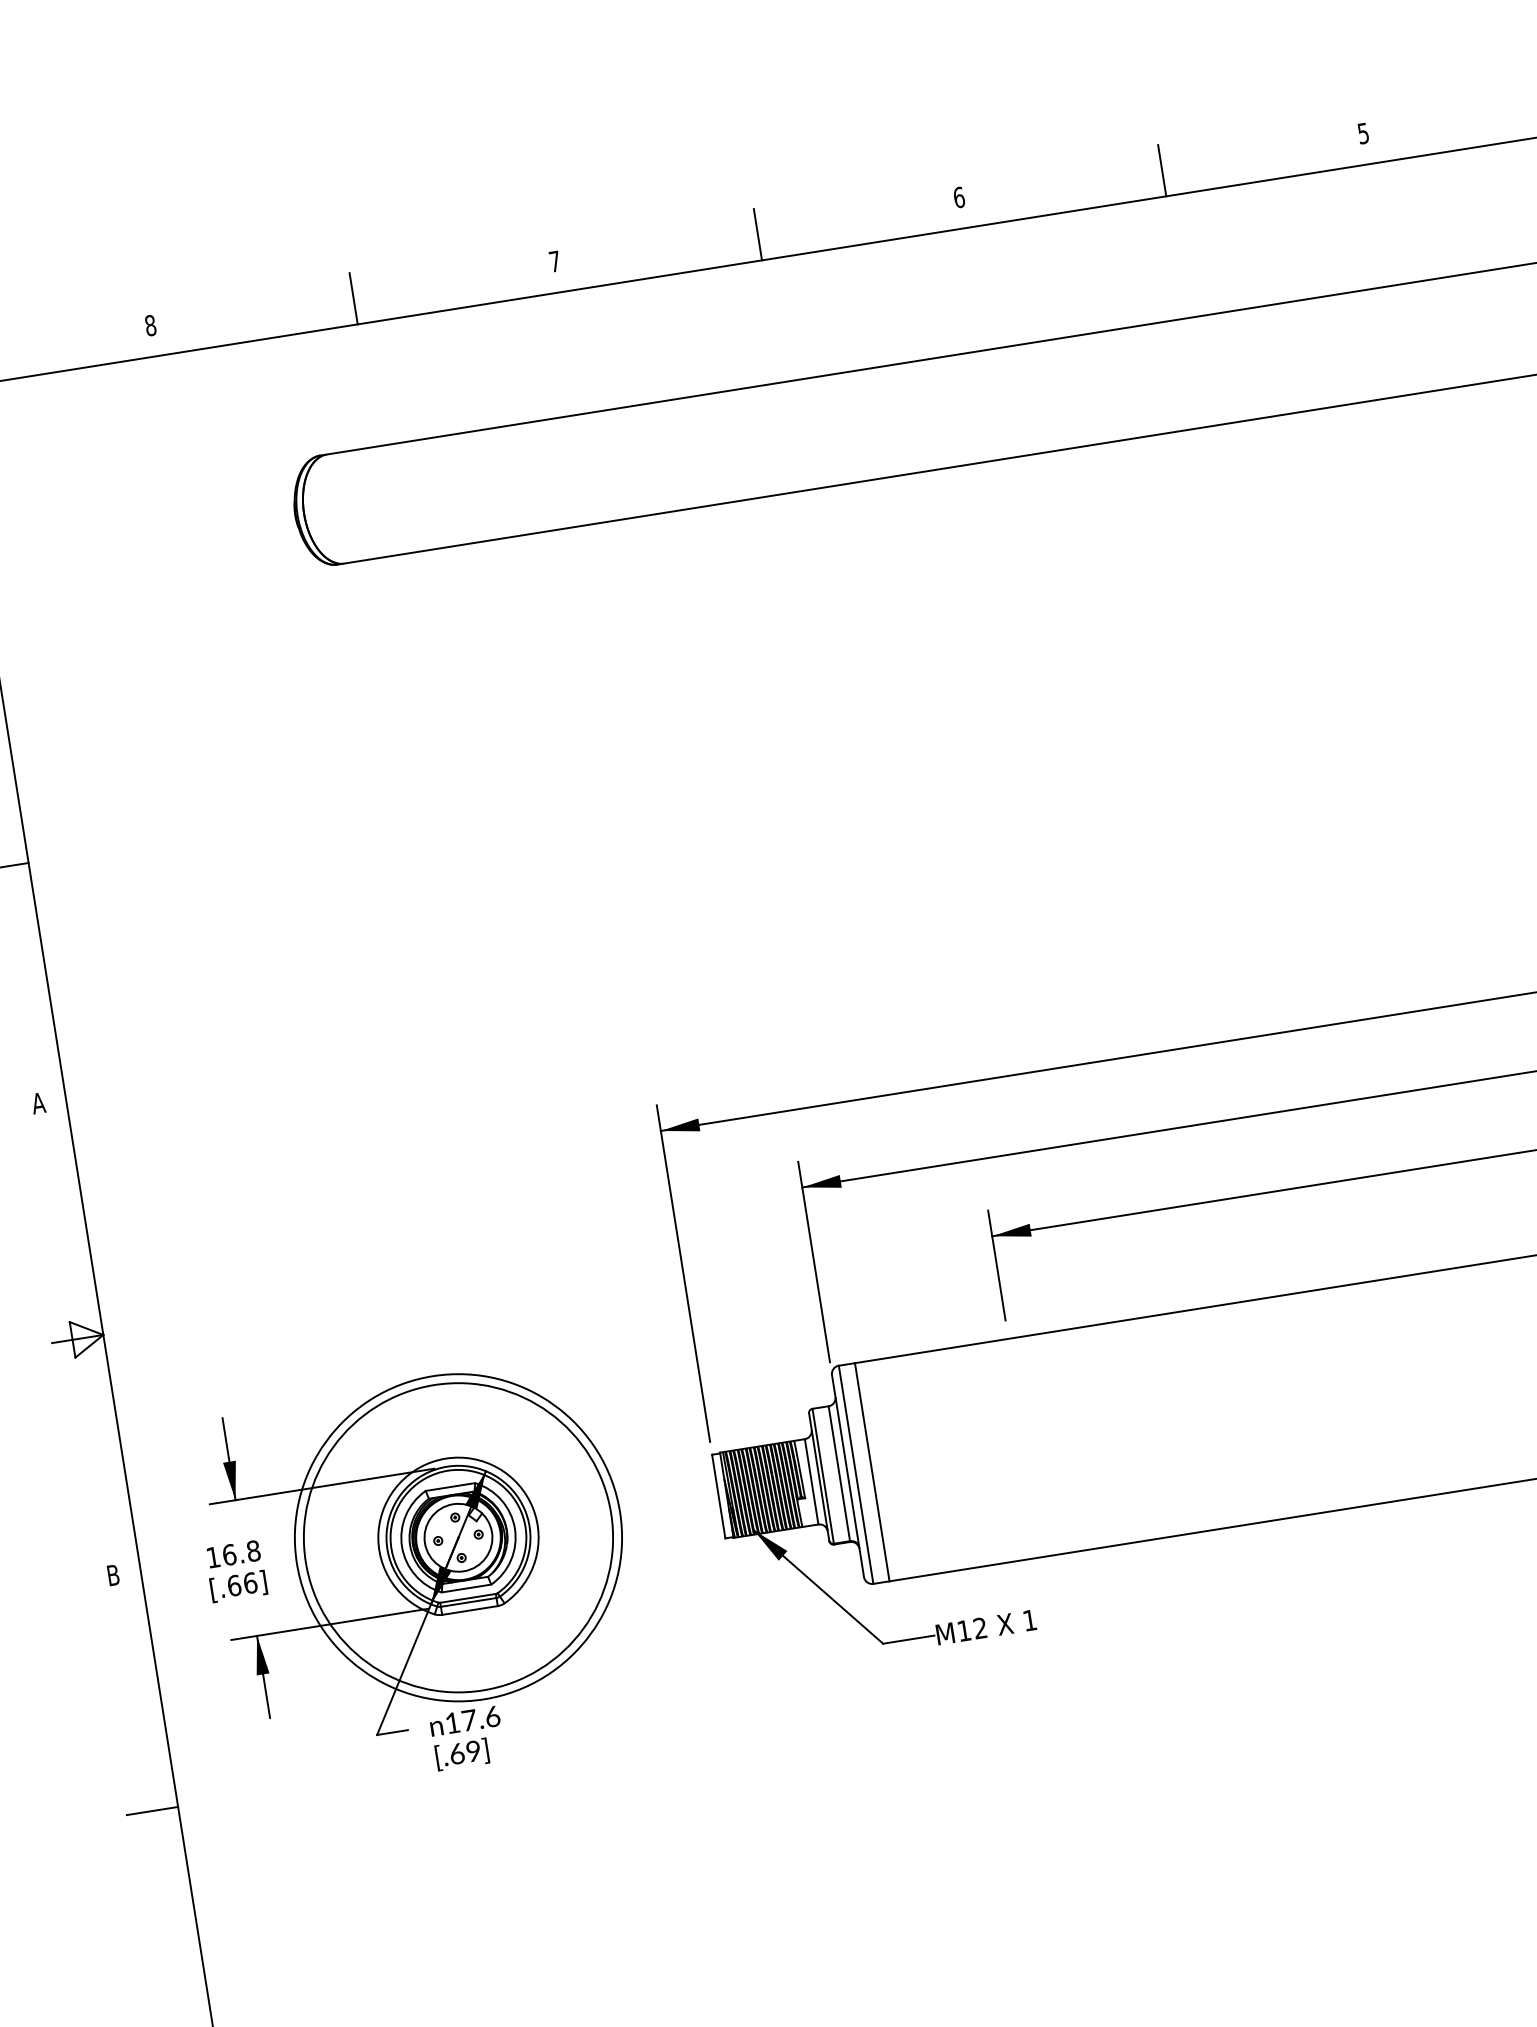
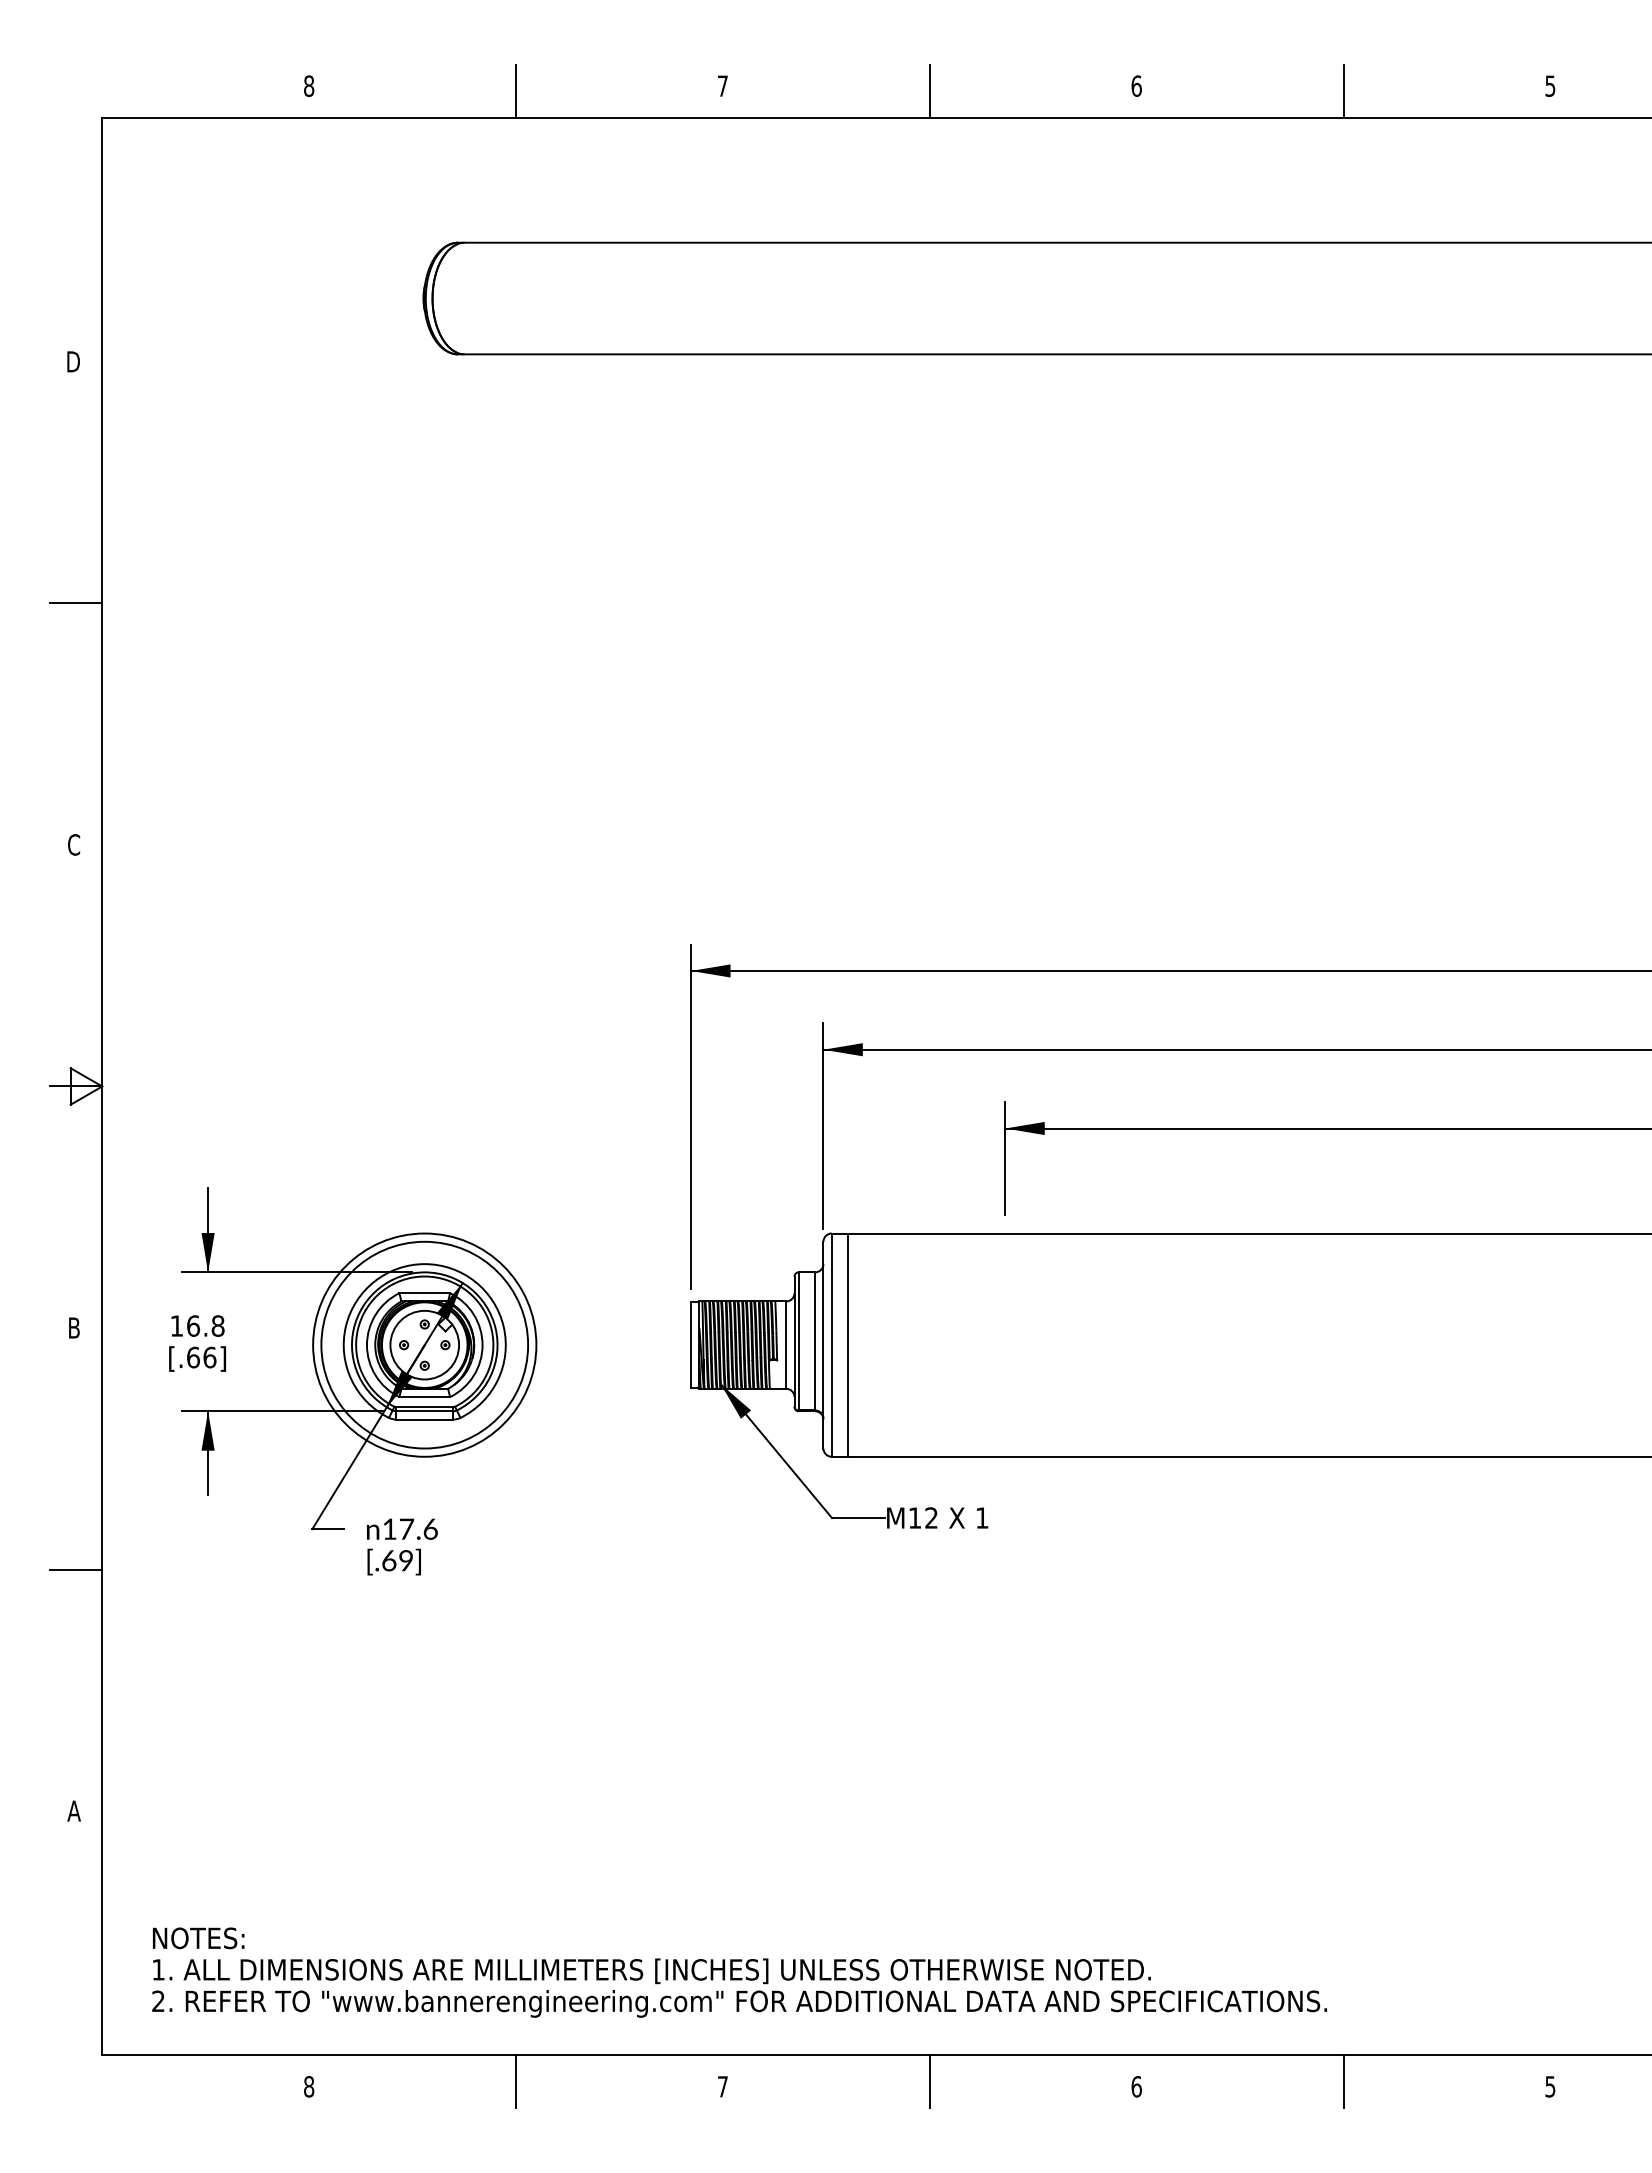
text: (37, 1102) -> (73, 844), A -> C
circle: (458, 1537) -> (424, 1344), size x0.62
circle: (458, 1537) -> (424, 1344), size x0.71

